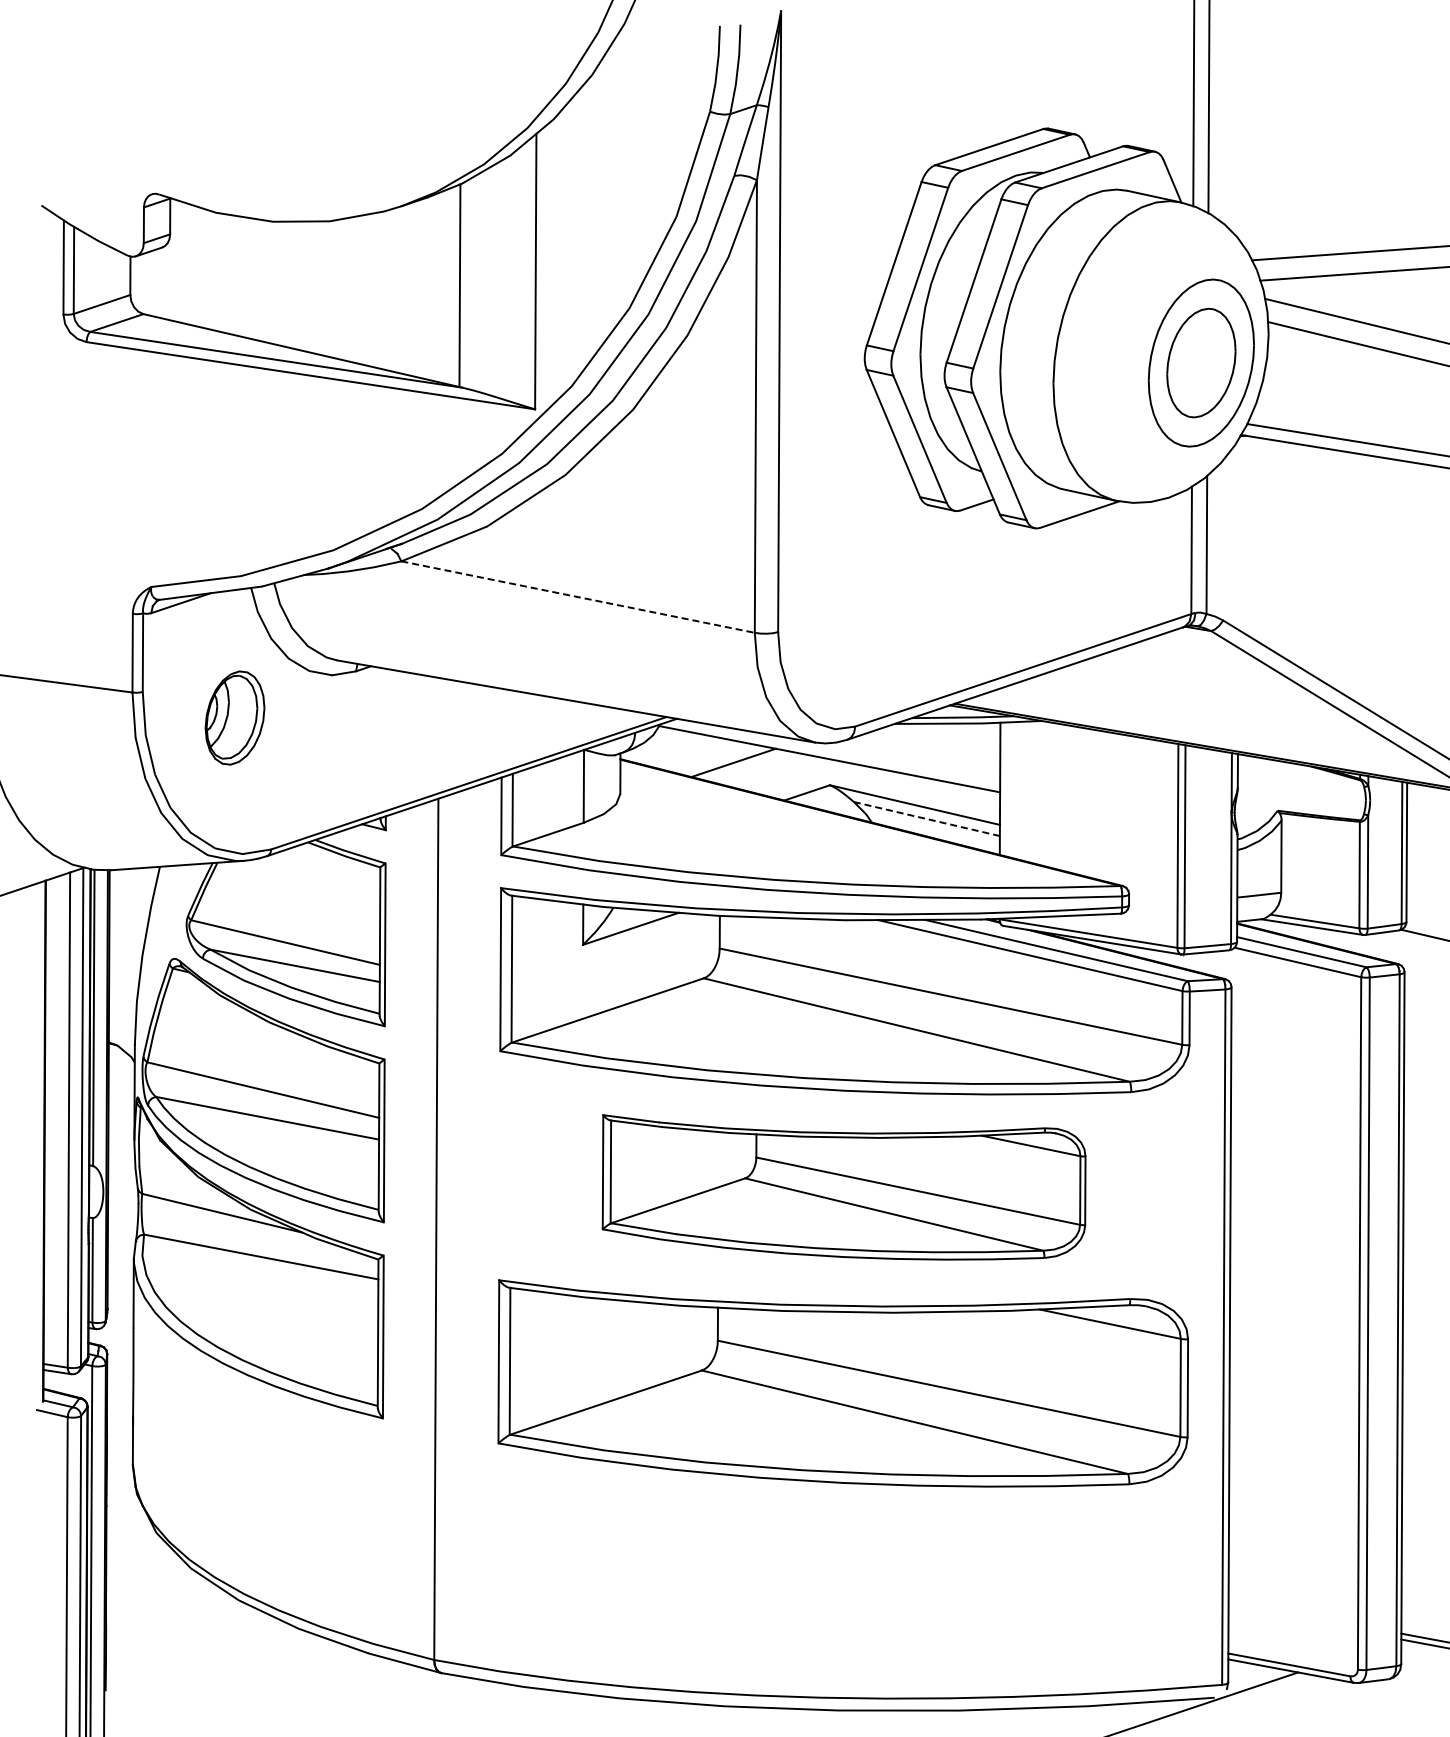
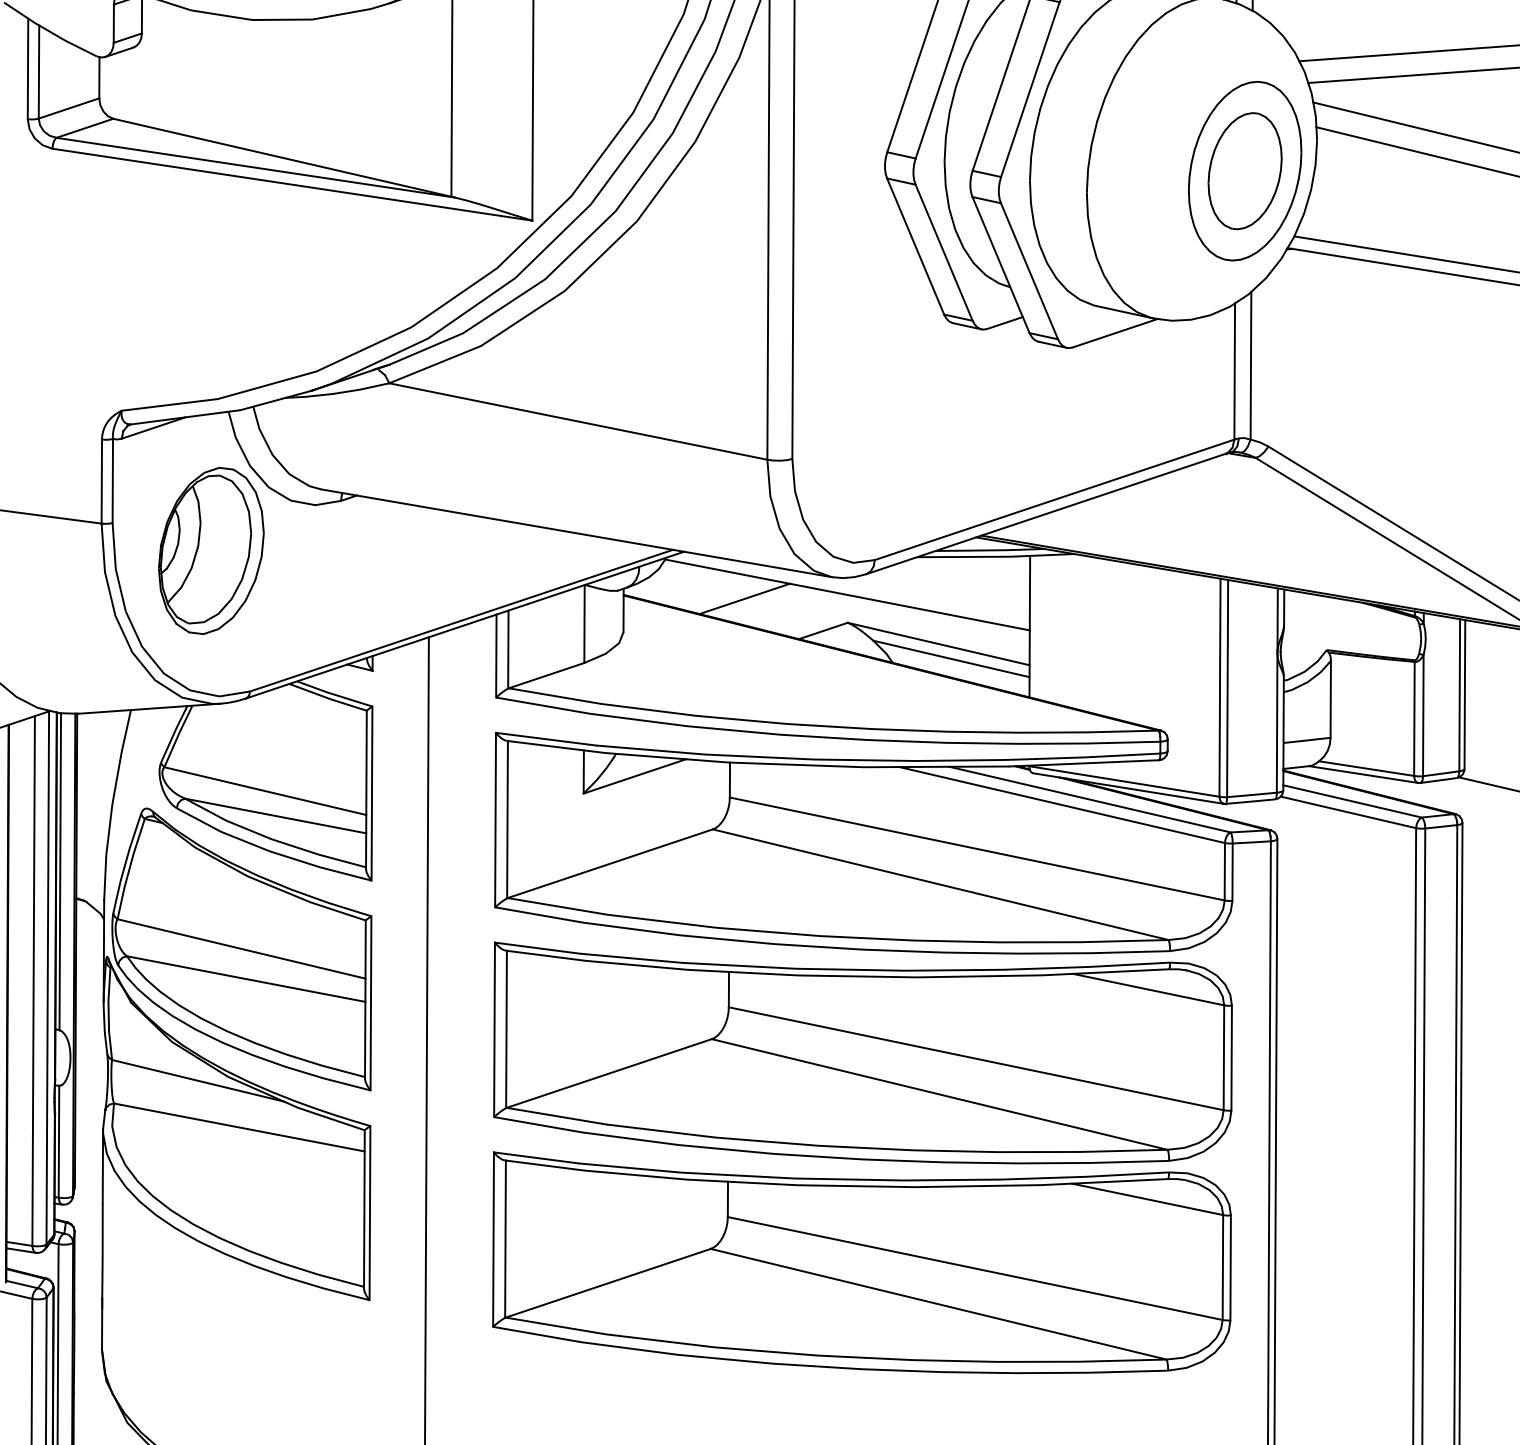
line: (578, 597) -> (578, 421), dashed -> solid
part: (234, 717) -> (210, 550), size x1.67
line: (926, 819) -> (951, 659), dashed -> solid
part: (843, 1187) -> (862, 1053), size x1.43

